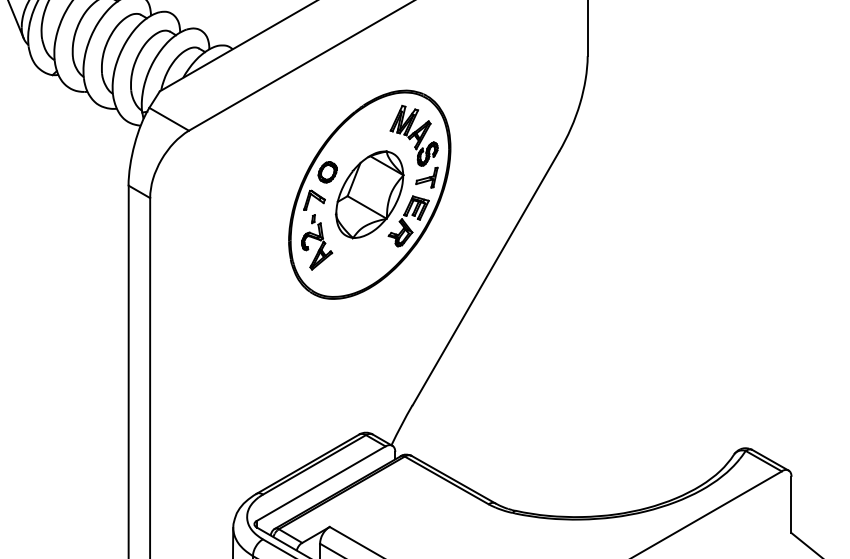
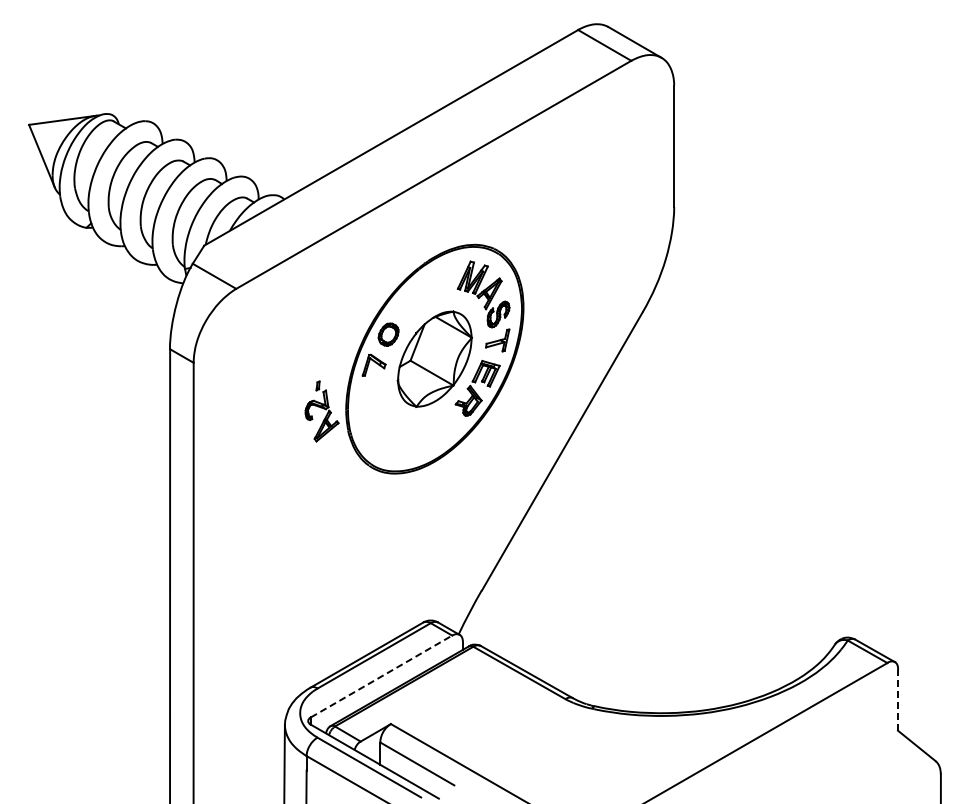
part: (316, 242) -> (321, 411), moved
line: (321, 483) -> (381, 676), solid -> dashed
line: (791, 504) -> (898, 699), solid -> dashed

